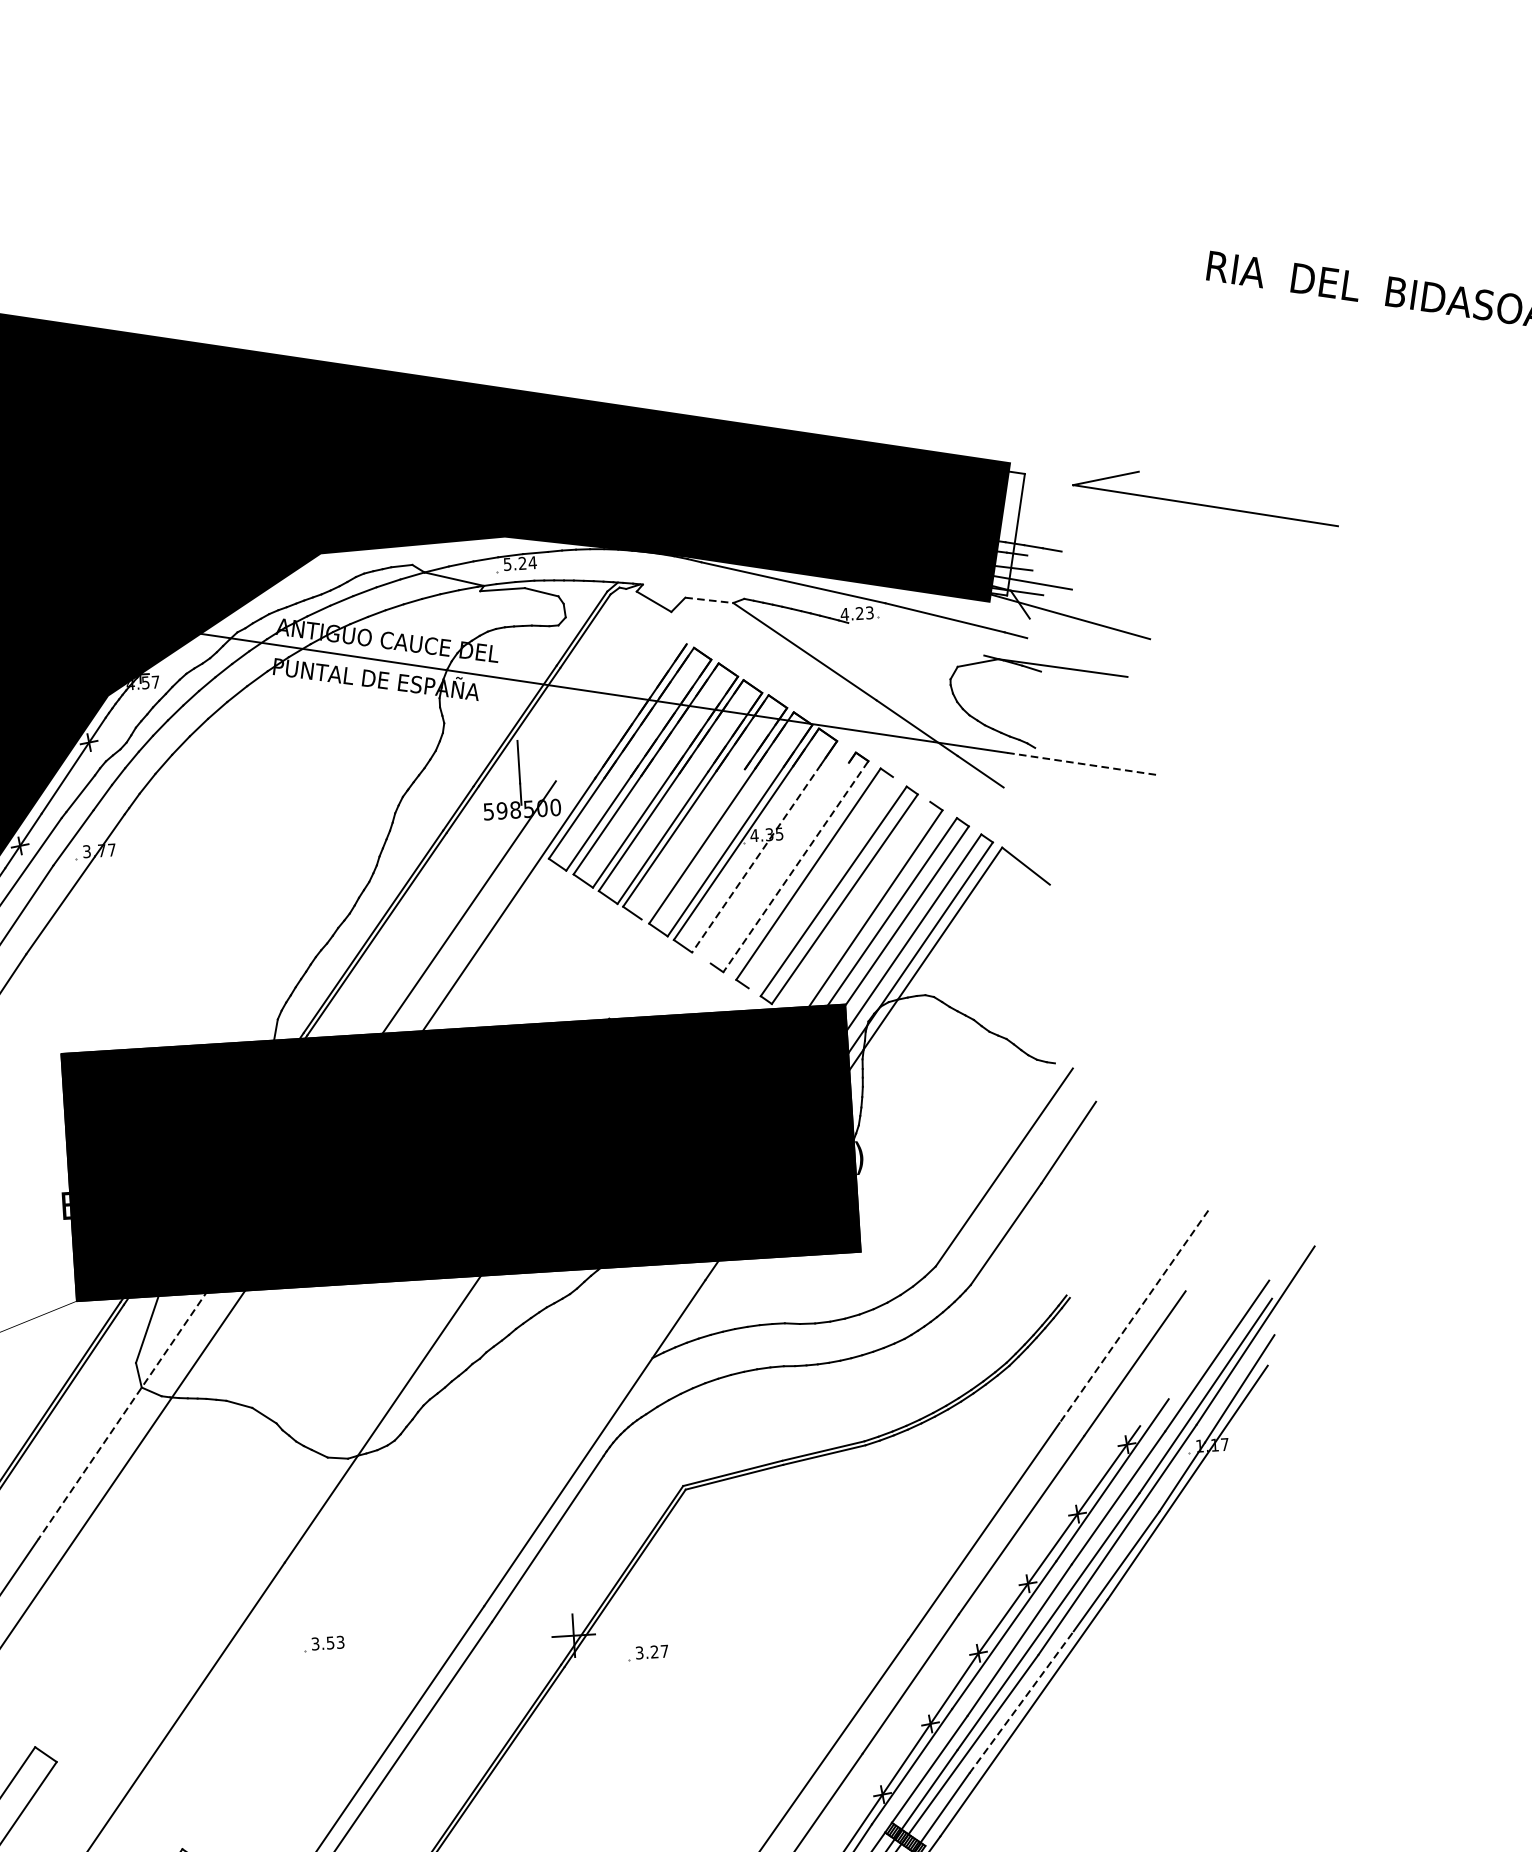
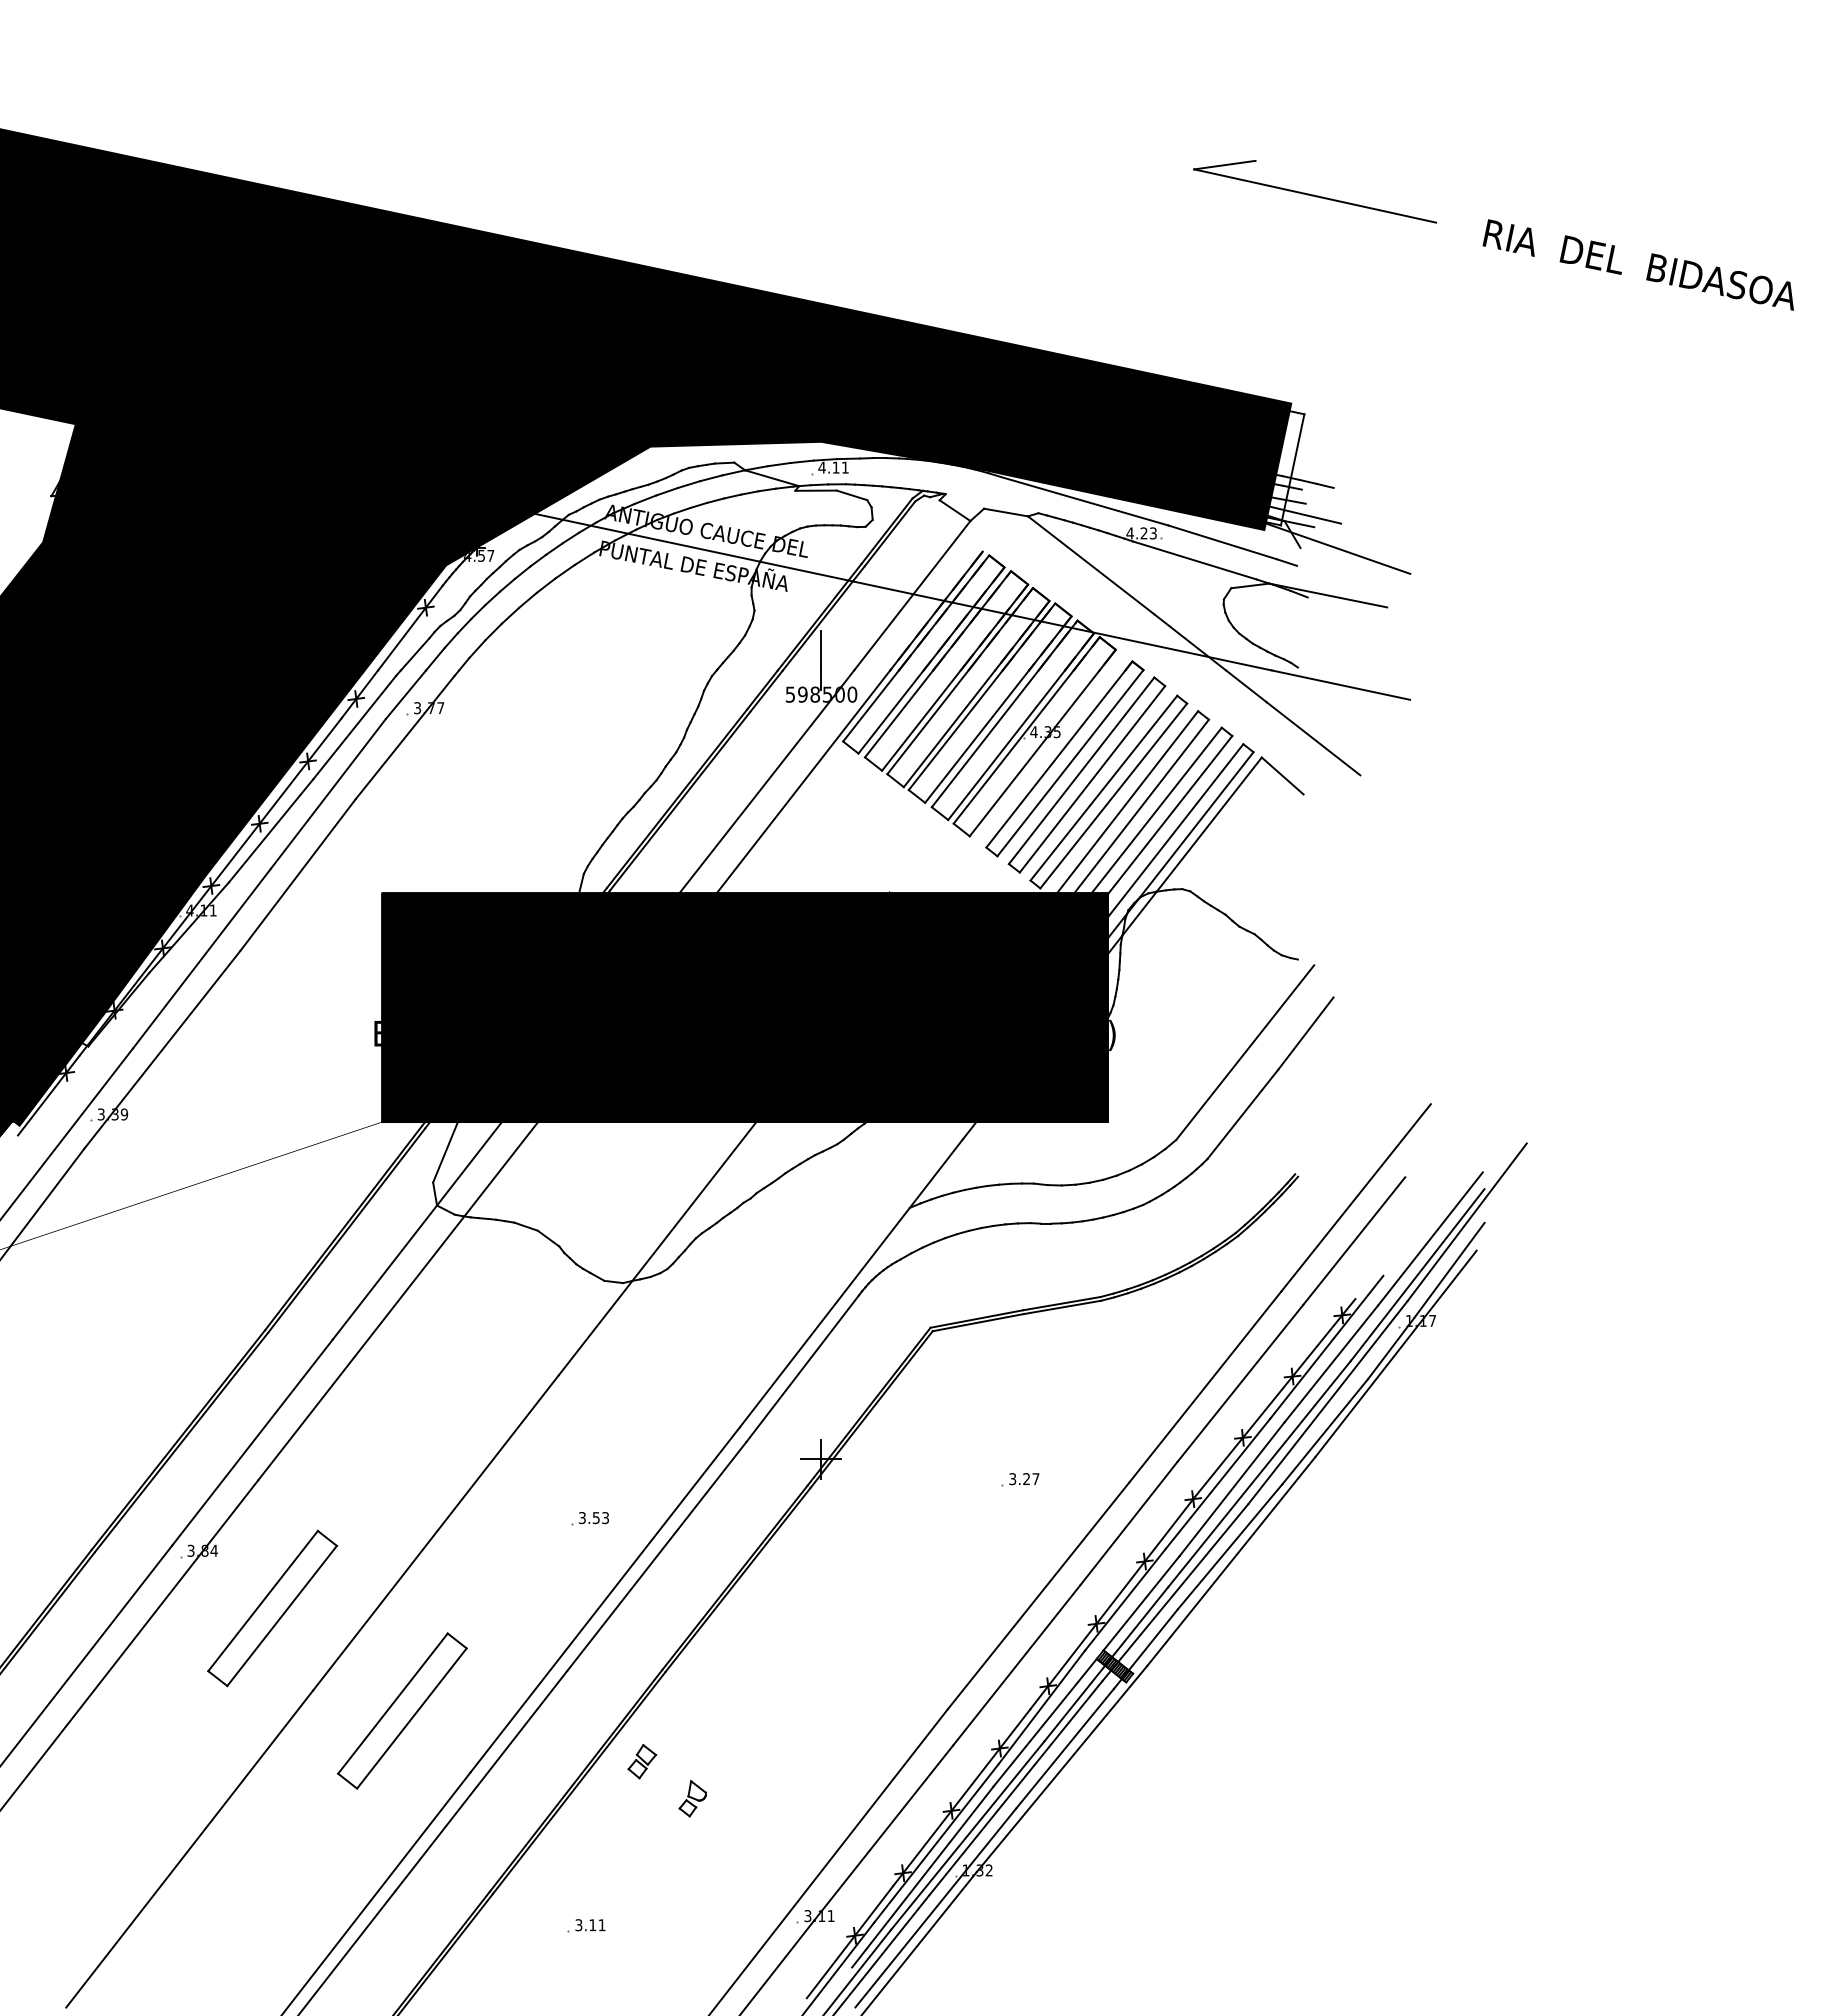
part: (1204, 500) -> (1314, 191), moved
text: (519, 563) -> (833, 467), 5.24 -> 4.11
line: (709, 600) -> (1006, 512), dashed -> solid
line: (916, 639) -> (1194, 560), added
line: (613, 696) -> (912, 595), added
line: (1082, 764) -> (1340, 685), dashed -> solid
line: (1056, 823) -> (1313, 738), added
line: (693, 844) -> (977, 736), added
line: (756, 858) -> (1034, 753), dashed -> solid
line: (779, 862) -> (1055, 758), added
line: (794, 867) -> (1069, 763), dashed -> solid
line: (820, 882) -> (1092, 779), added
line: (858, 907) -> (1125, 804), added
line: (1134, 1316) -> (1356, 1197), dashed -> solid
line: (123, 1414) -> (418, 1229), dashed -> solid
part: (323, 1643) -> (589, 1518), moved
part: (648, 1652) -> (1020, 1479), moved
line: (1022, 1701) -> (1230, 1546), dashed -> solid

